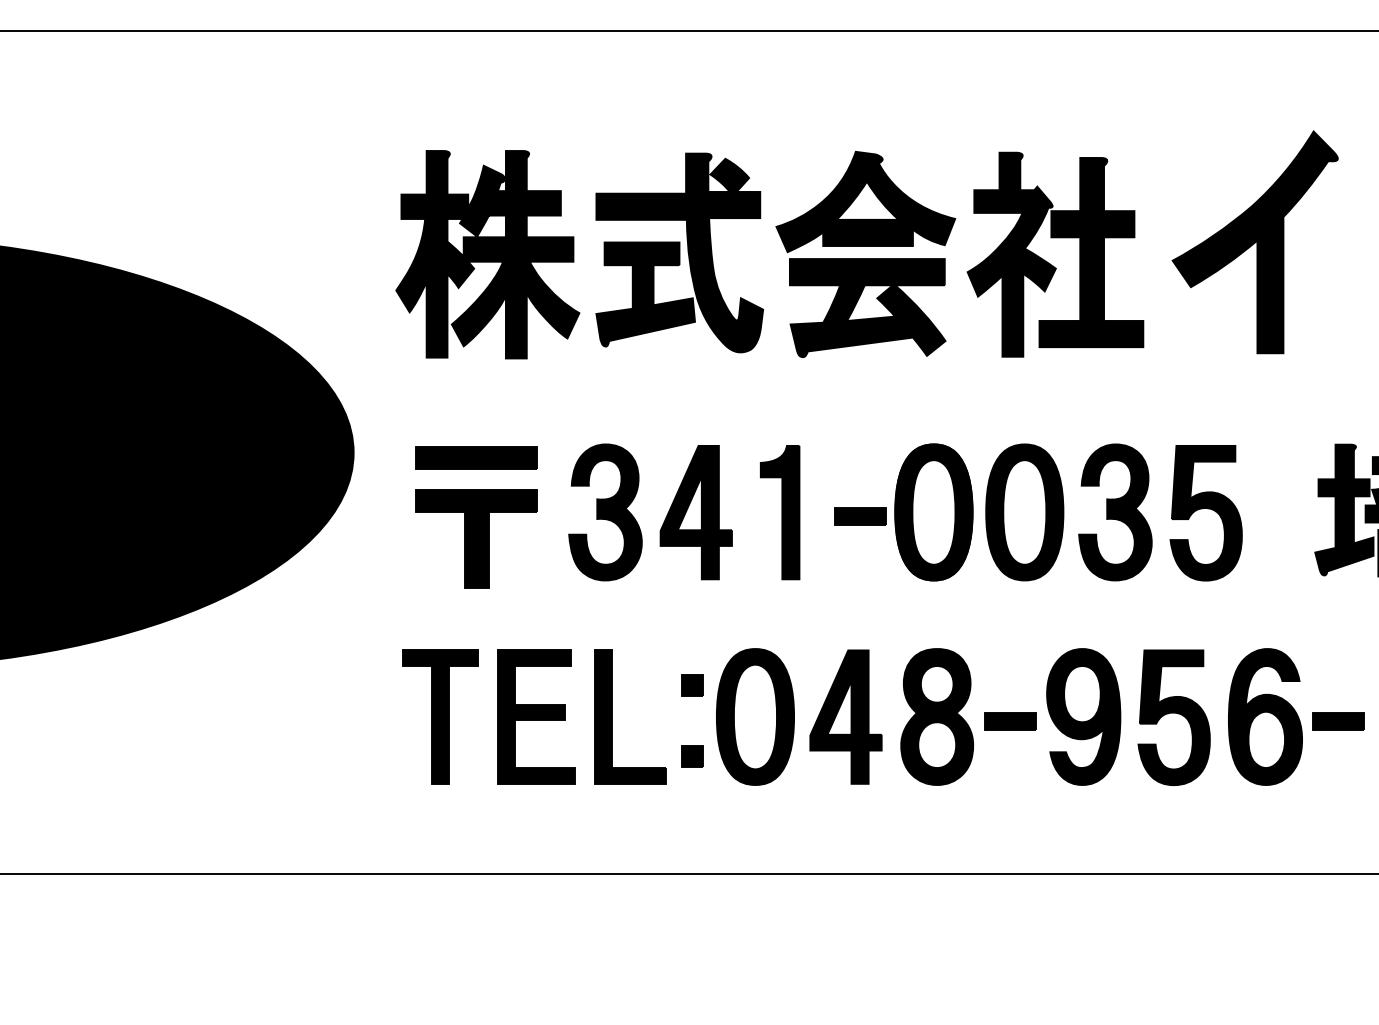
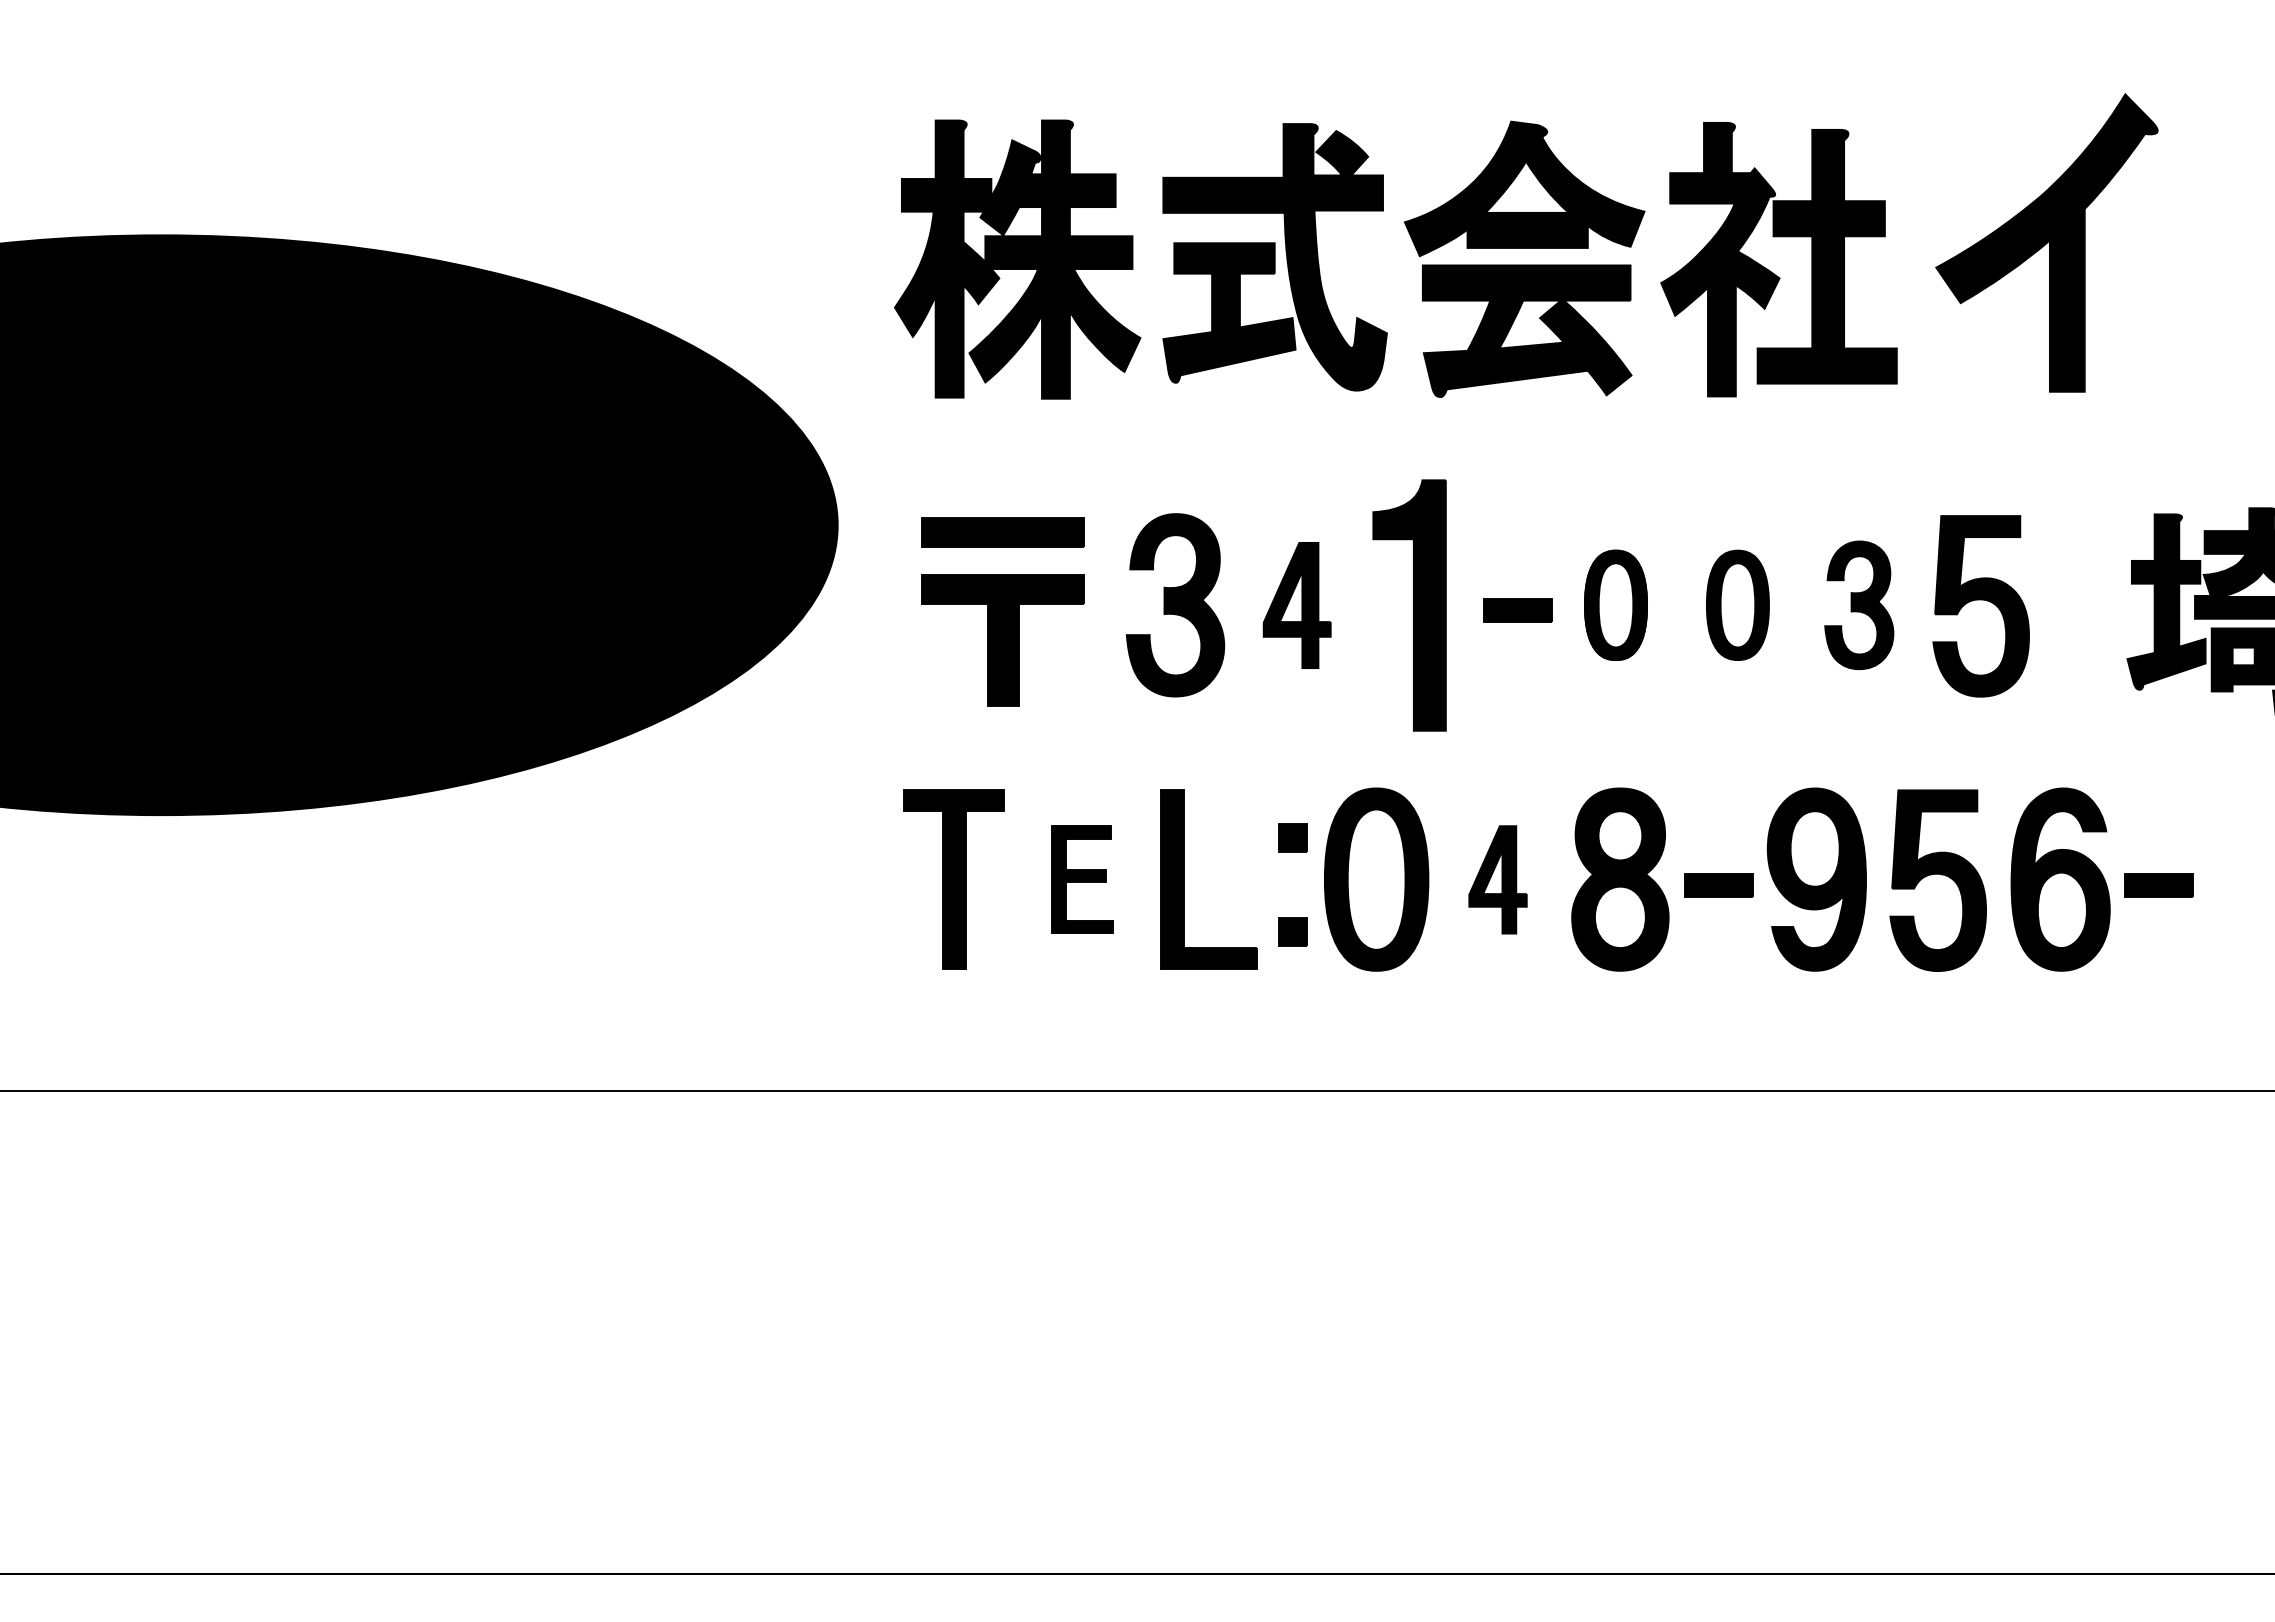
part: (695, 512) -> (1296, 605), size x0.7
part: (779, 512) -> (1409, 605), size x1.4
part: (933, 512) -> (1615, 605), size x0.6
part: (1024, 512) -> (1737, 605), size x0.6
part: (1114, 512) -> (1858, 605), size x0.7
part: (536, 716) -> (1082, 879), size x0.6
part: (845, 716) -> (1497, 879), size x0.6

